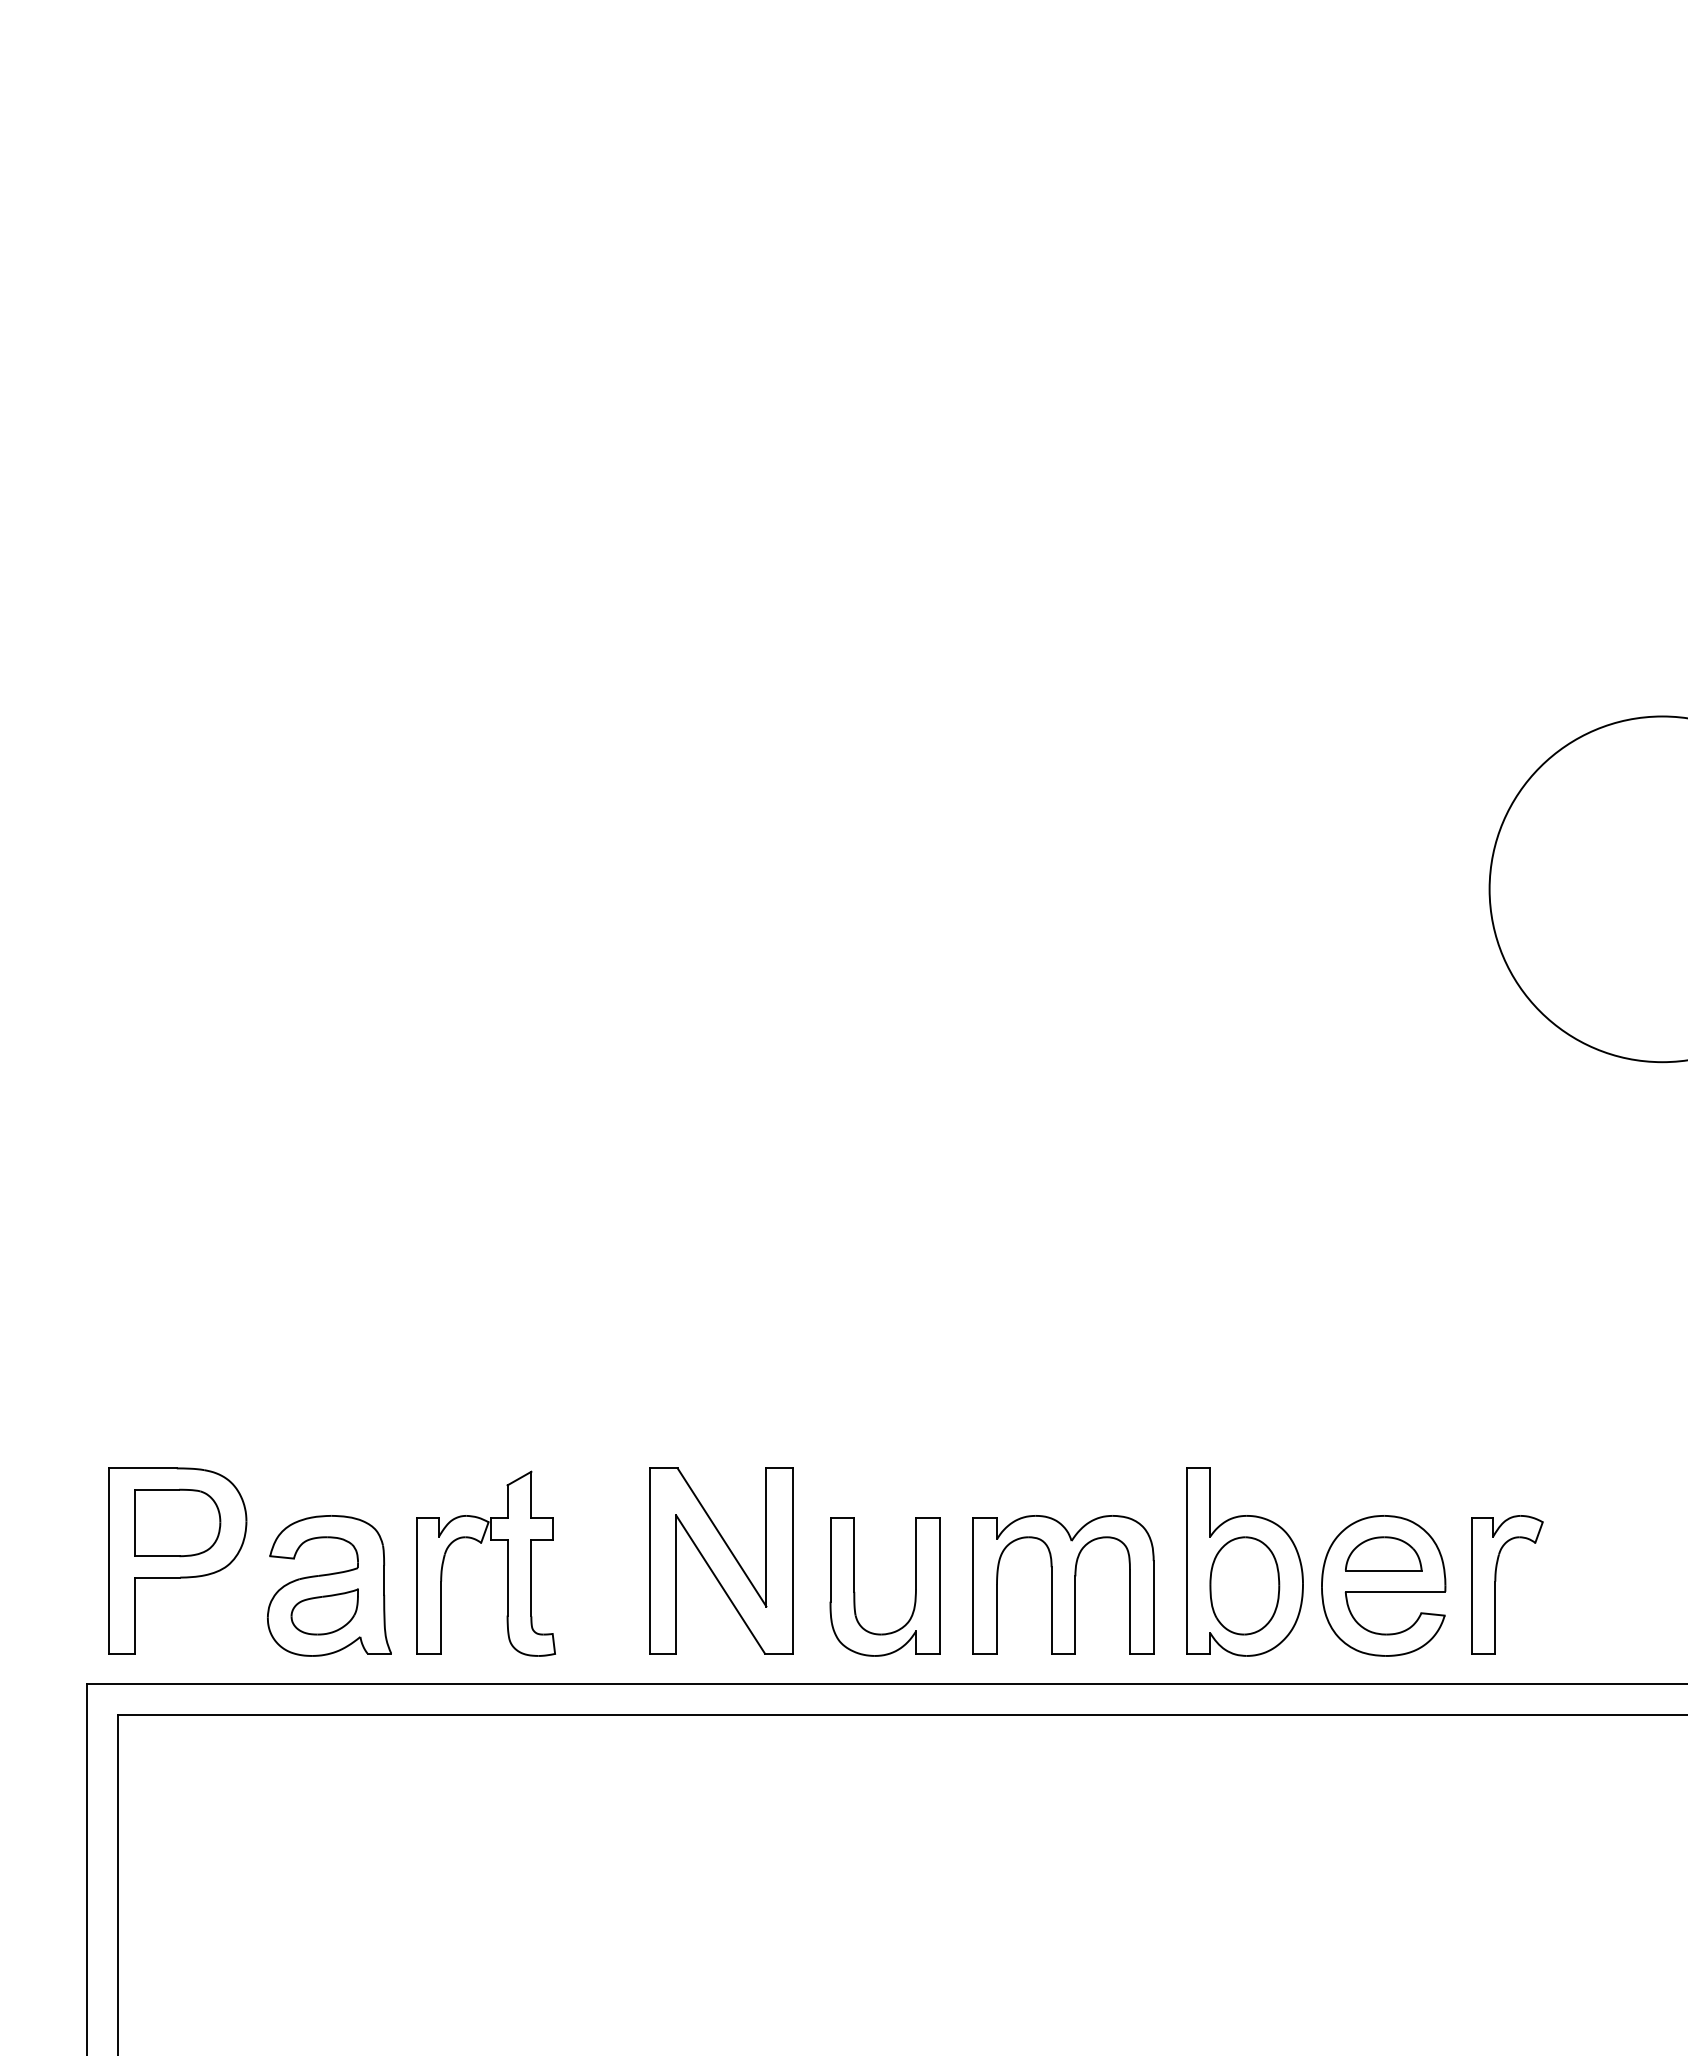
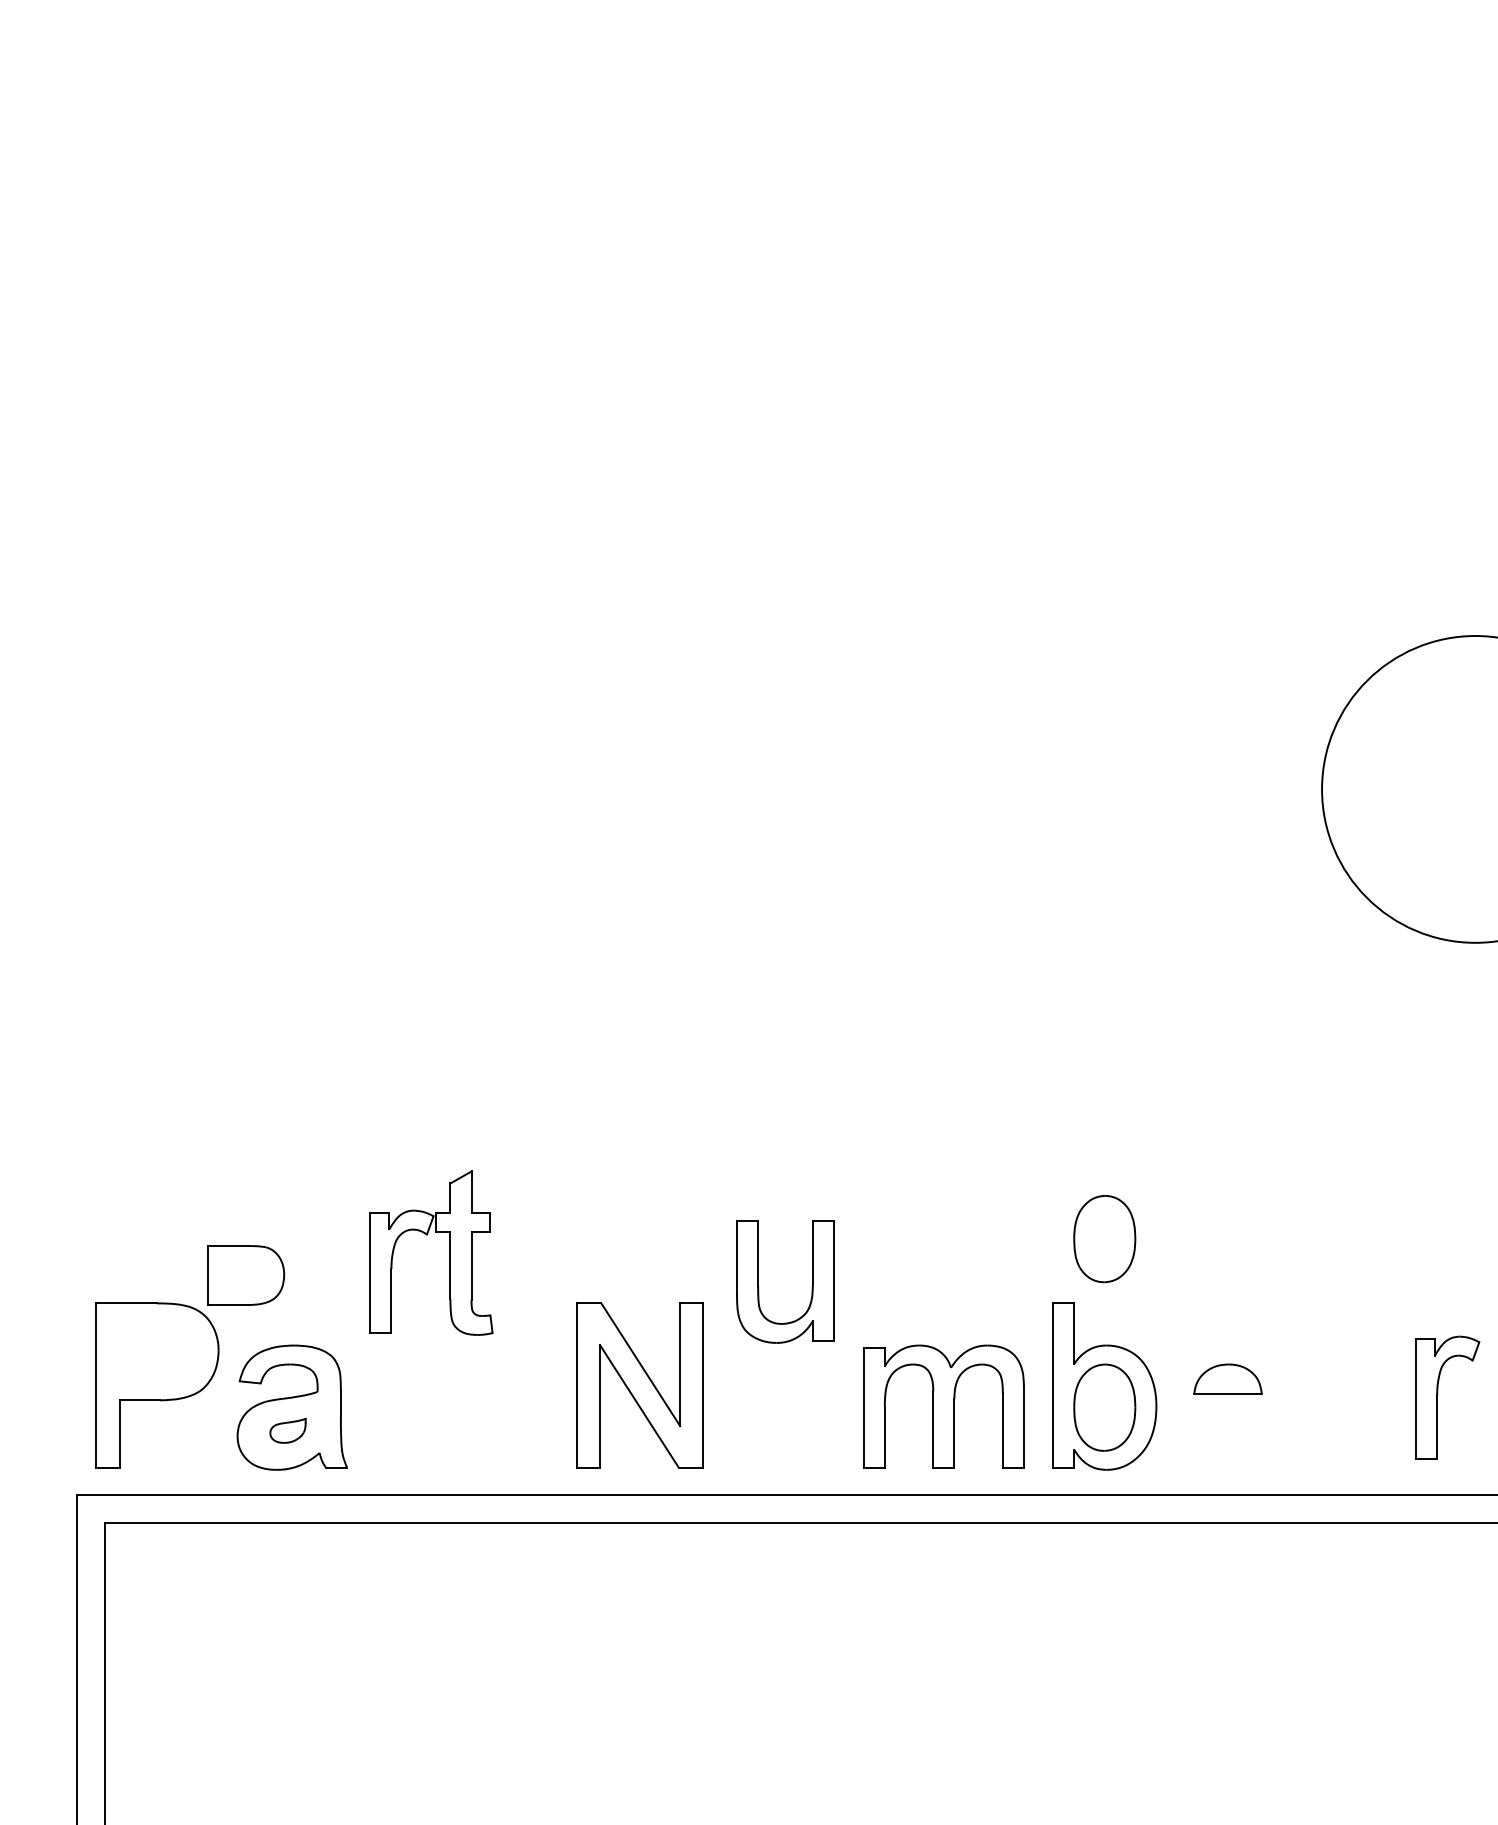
part: (1244, 1395) -> (1104, 1238), added
part: (177, 1522) -> (246, 1275), moved
part: (481, 1543) -> (427, 1235), moved
part: (1496, 1581) -> (1438, 1394), moved
part: (1383, 1585) -> (1227, 1407), removed
part: (855, 1592) -> (759, 1286), moved
part: (324, 1611) -> (287, 1430), size x0.6

